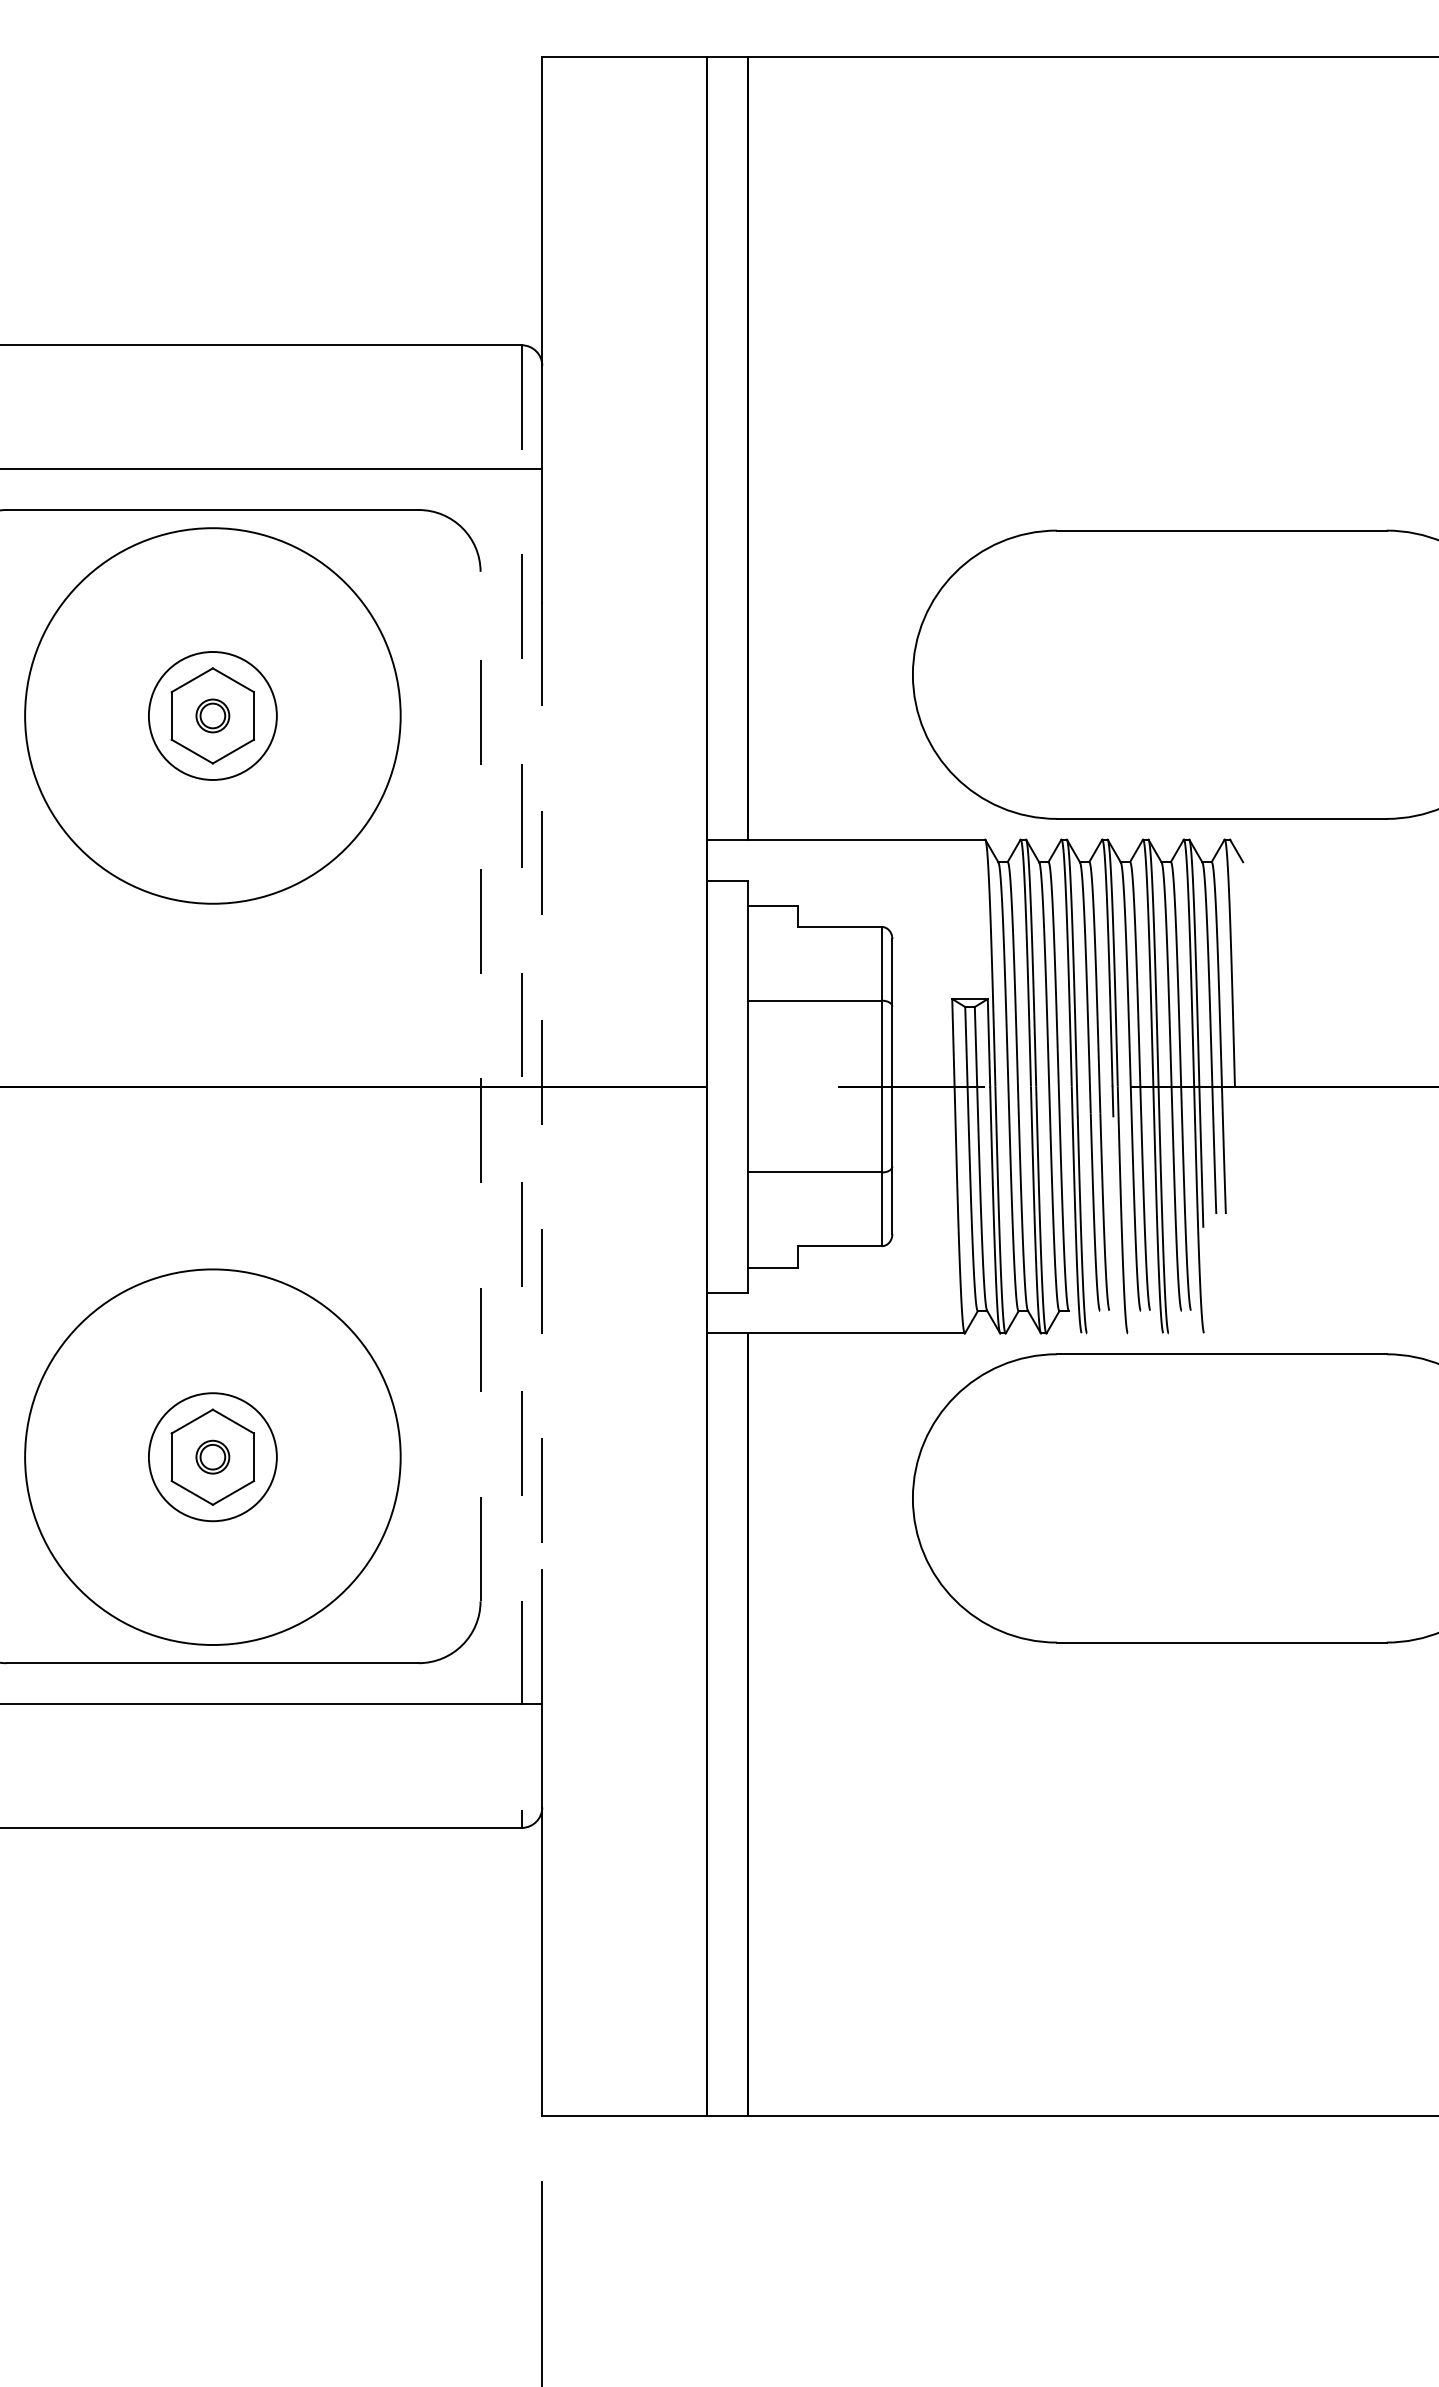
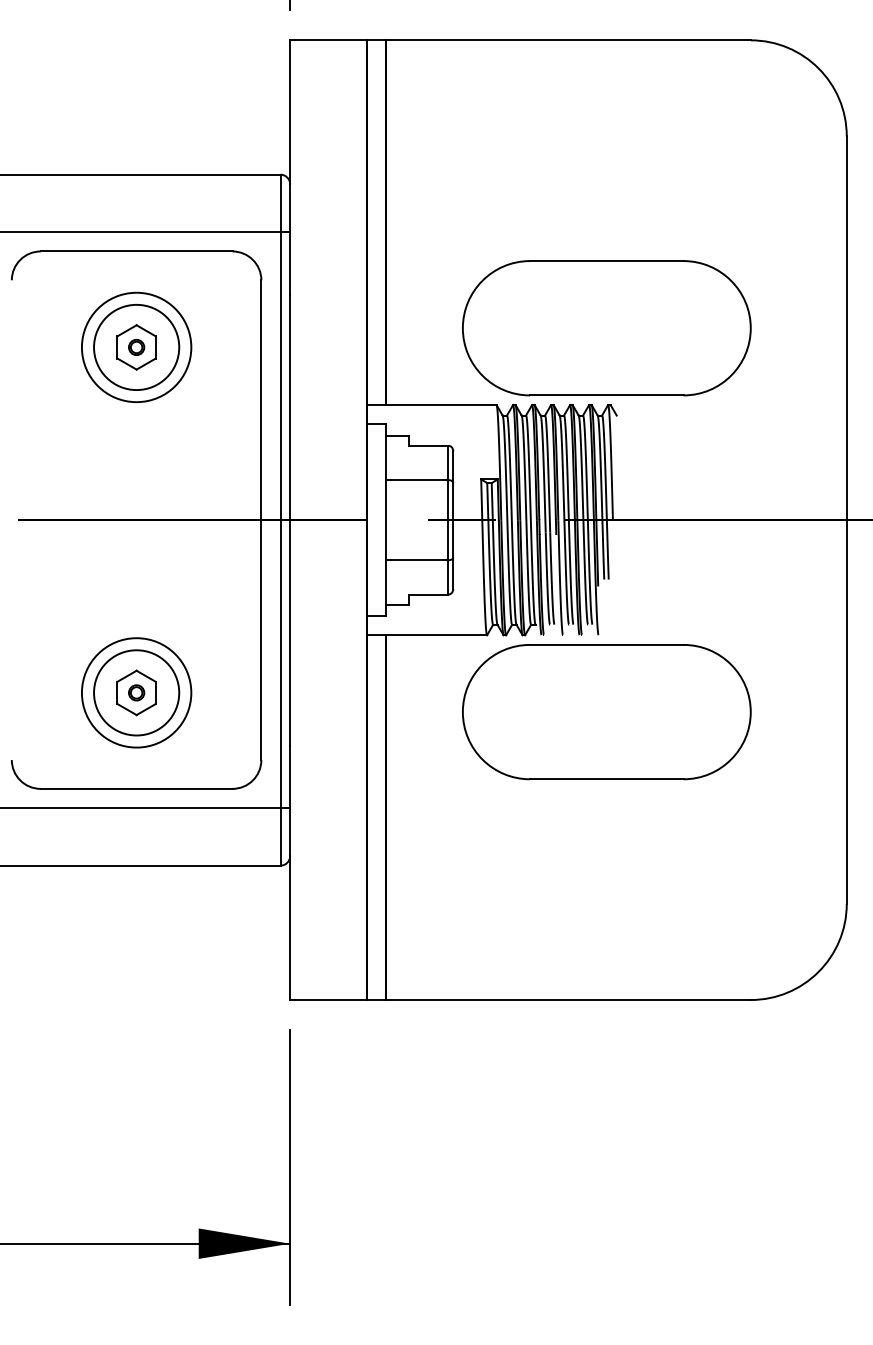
circle: (212, 716) -> (136, 347), size x0.62
circle: (212, 716) -> (136, 347), size x1.43
line: (480, 1087) -> (261, 520), dashed -> solid
line: (521, 1087) -> (280, 520), dashed -> solid
line: (543, 1087) -> (290, 520), dashed -> solid
circle: (212, 1456) -> (136, 692), size x0.62
circle: (212, 1456) -> (136, 692), size x1.43

